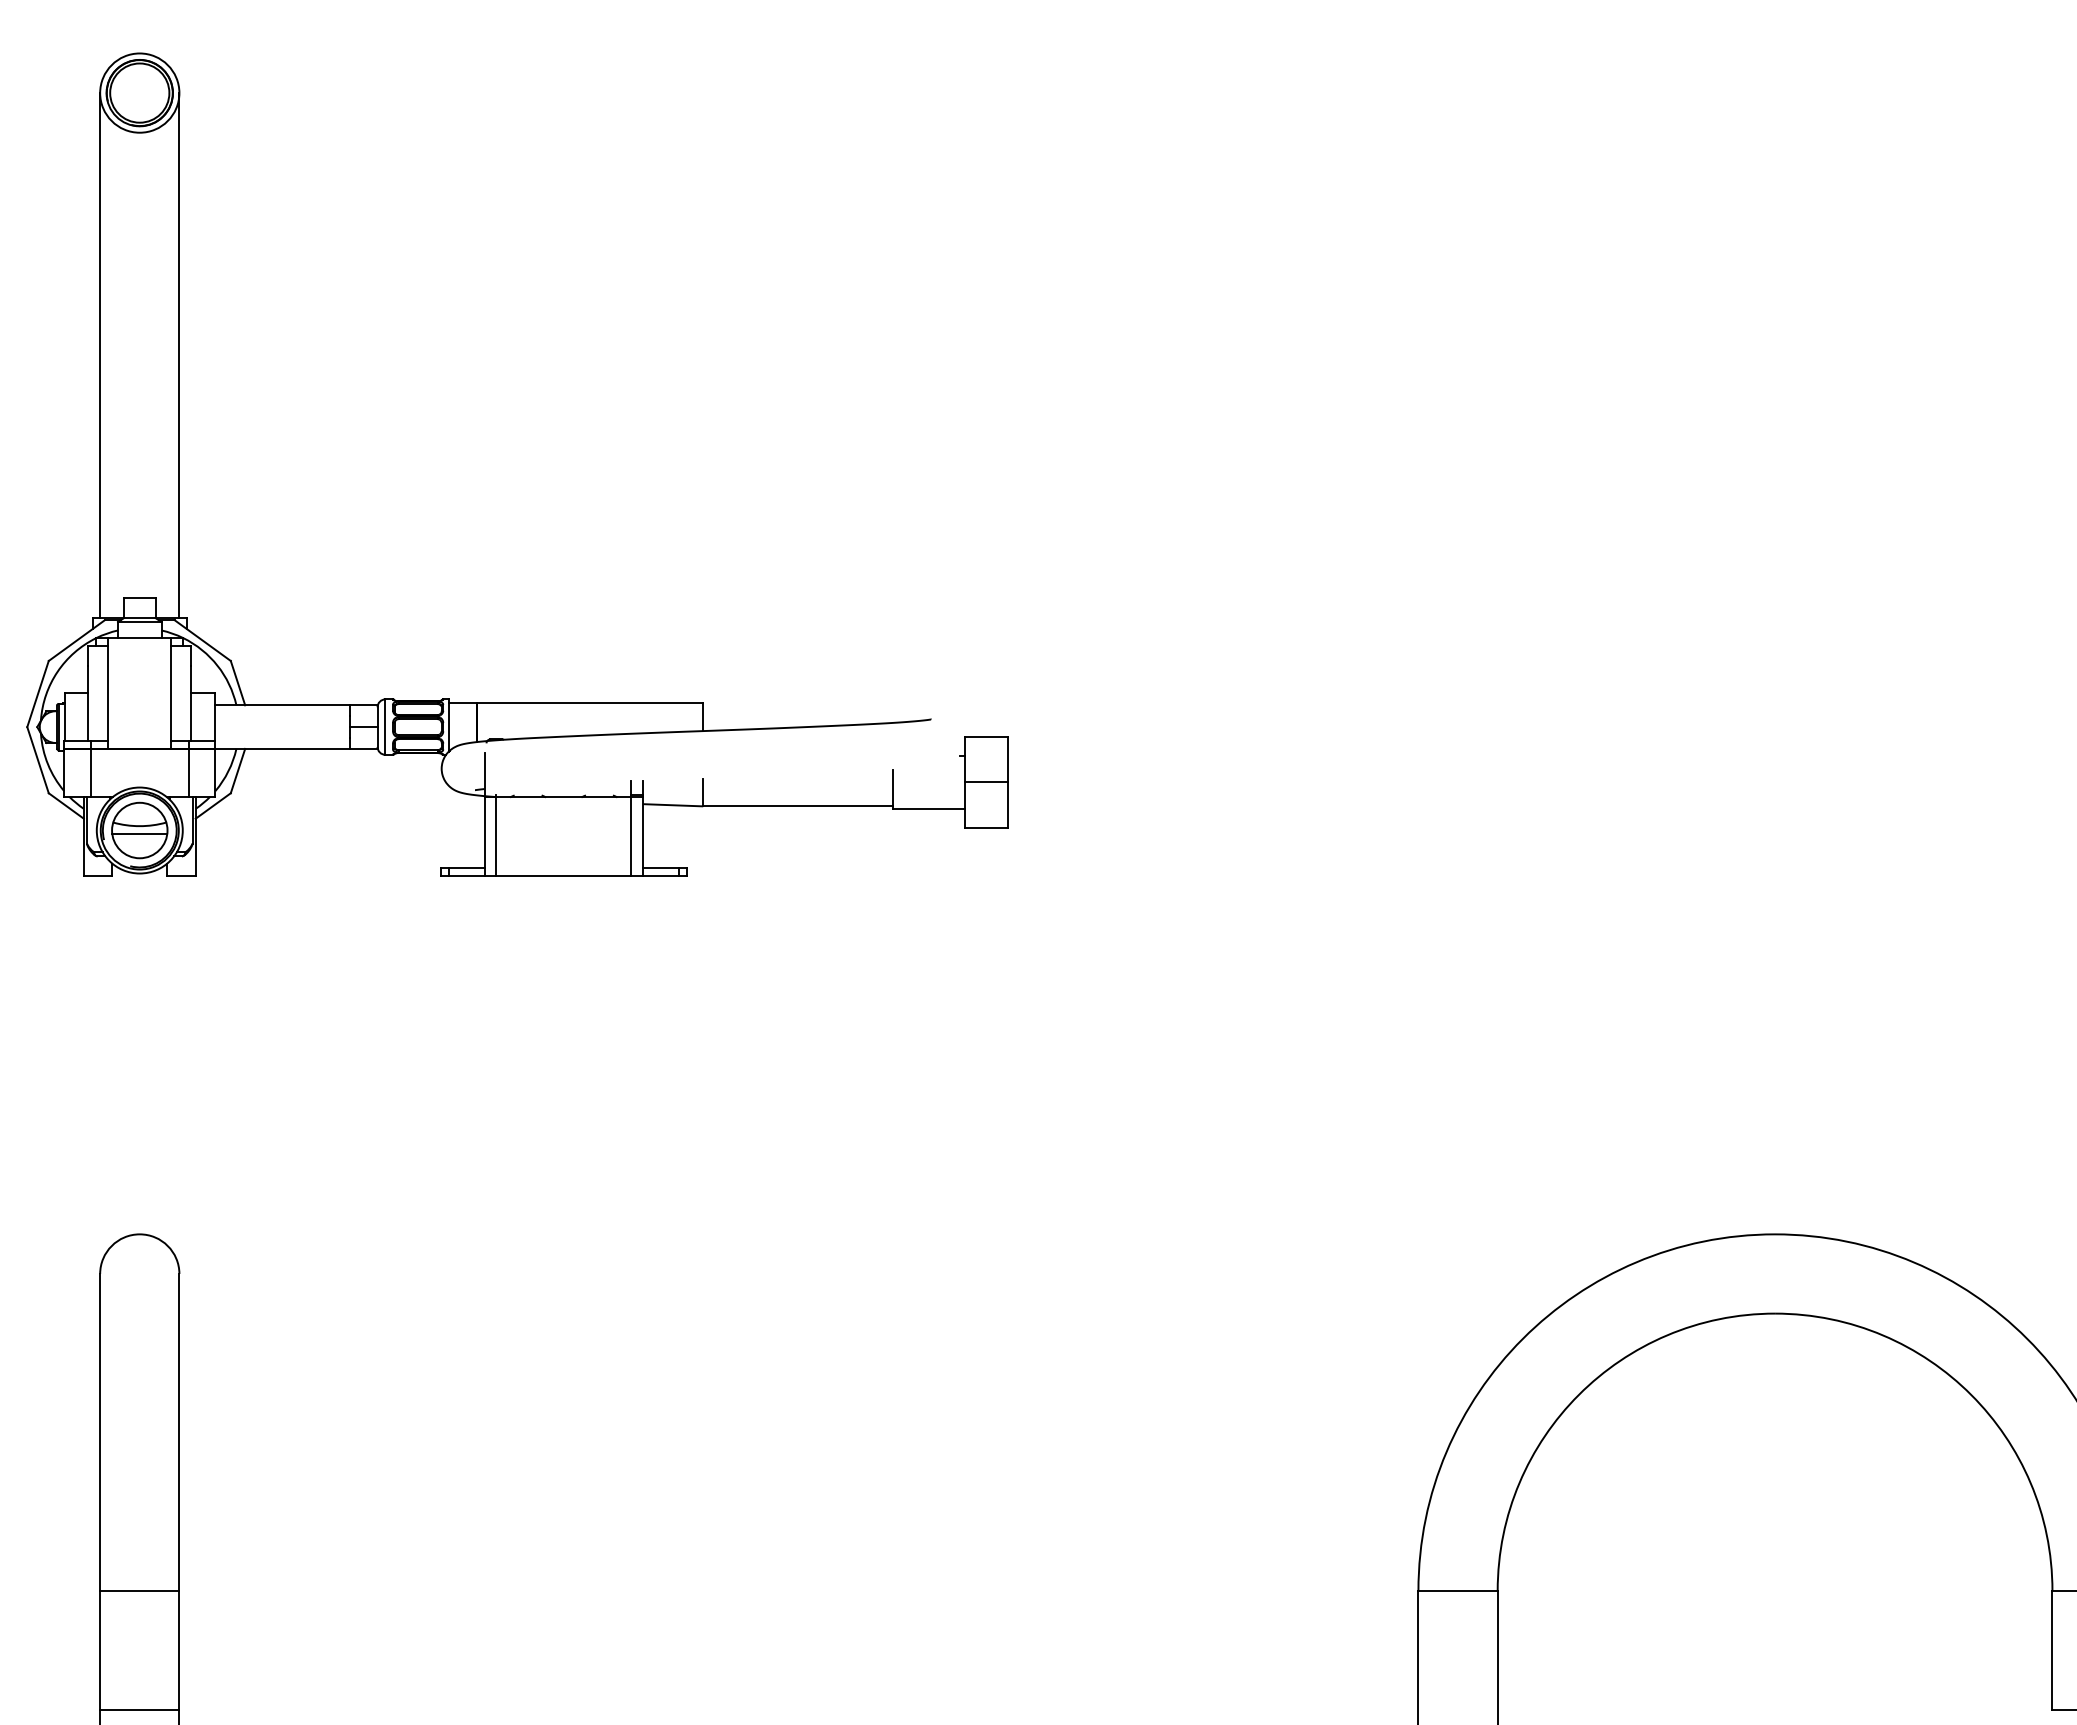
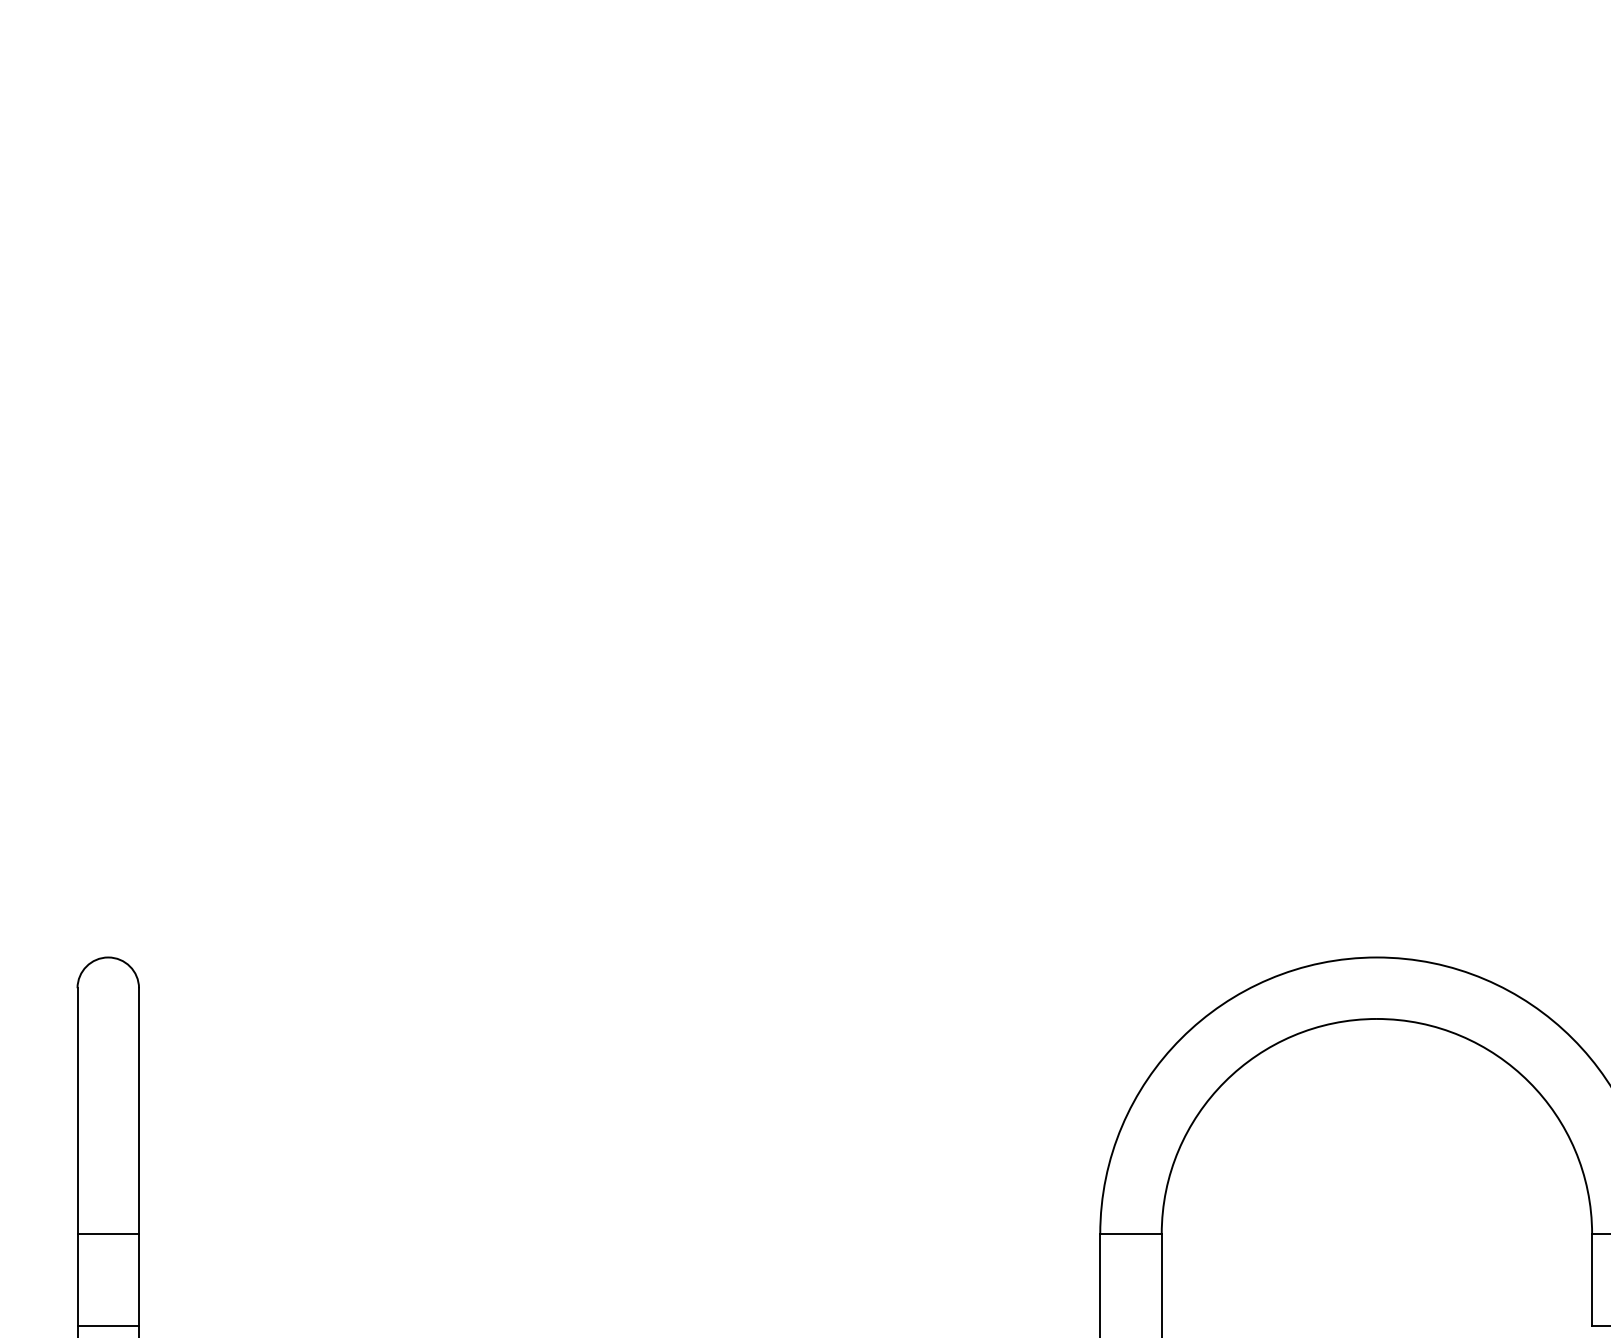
part: (517, 702) -> (401, 544), removed

